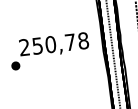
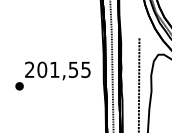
text: (59, 43) -> (63, 69), 250,78 -> 201,55

